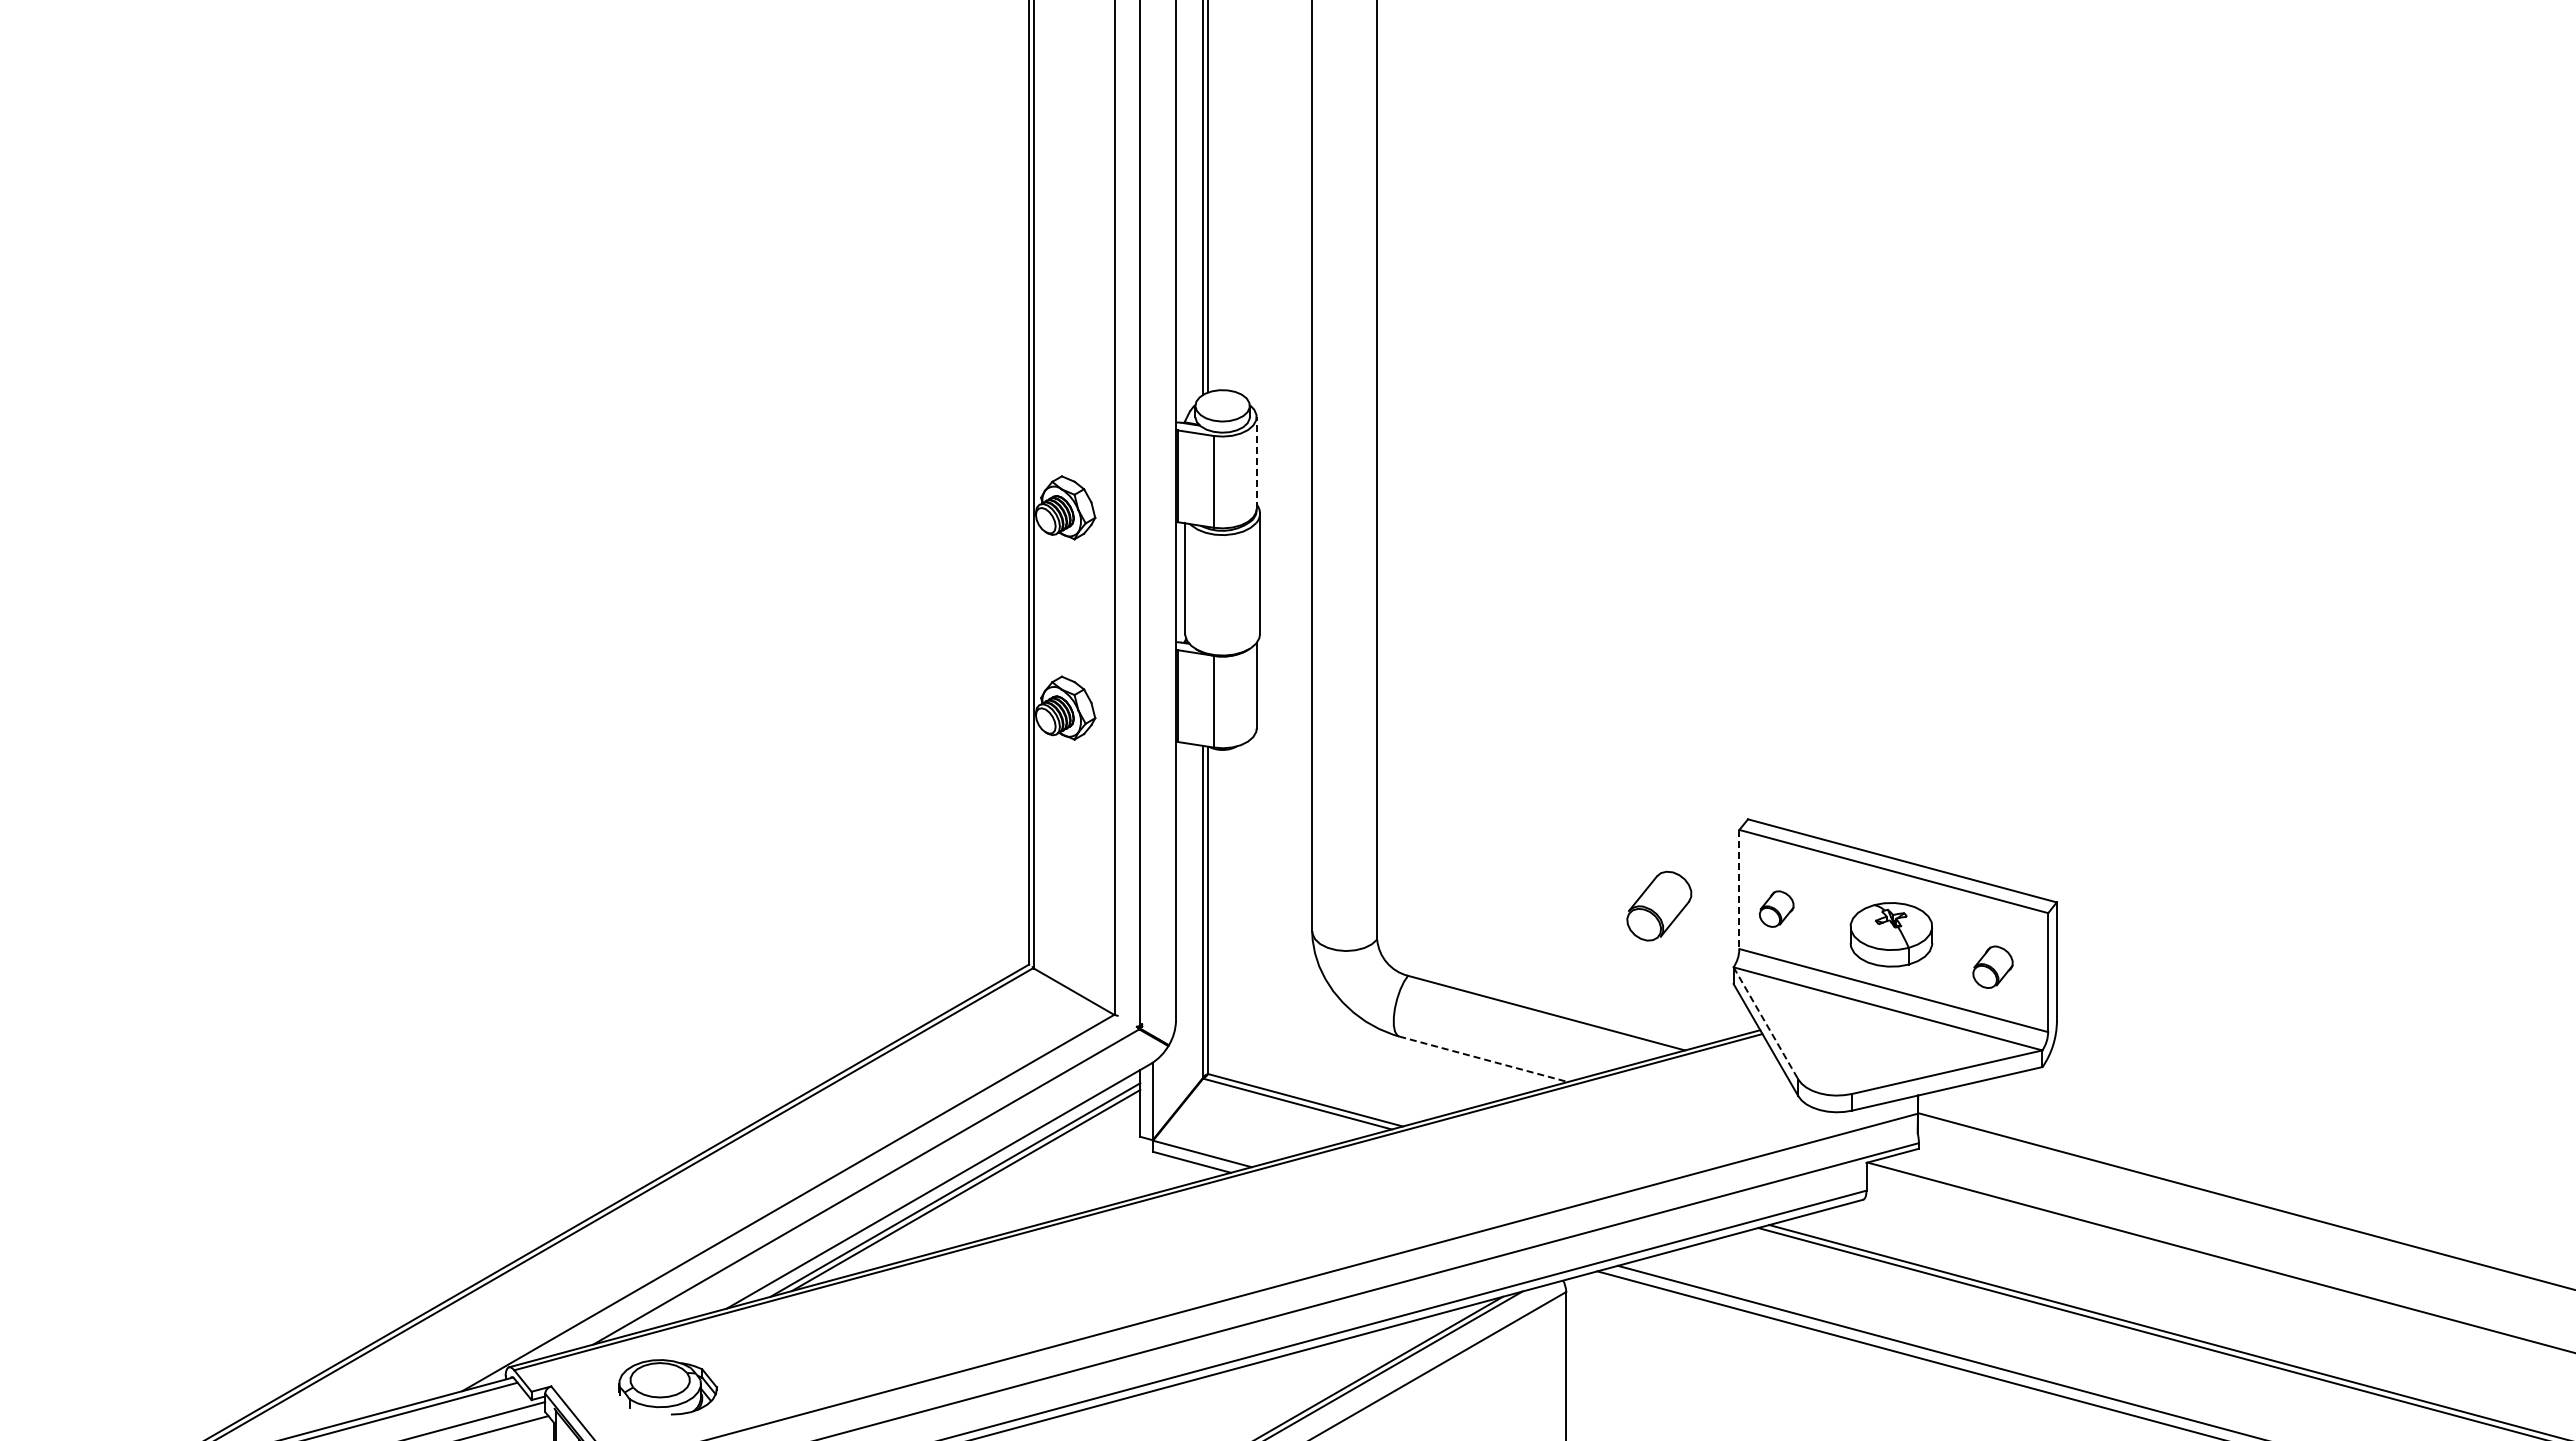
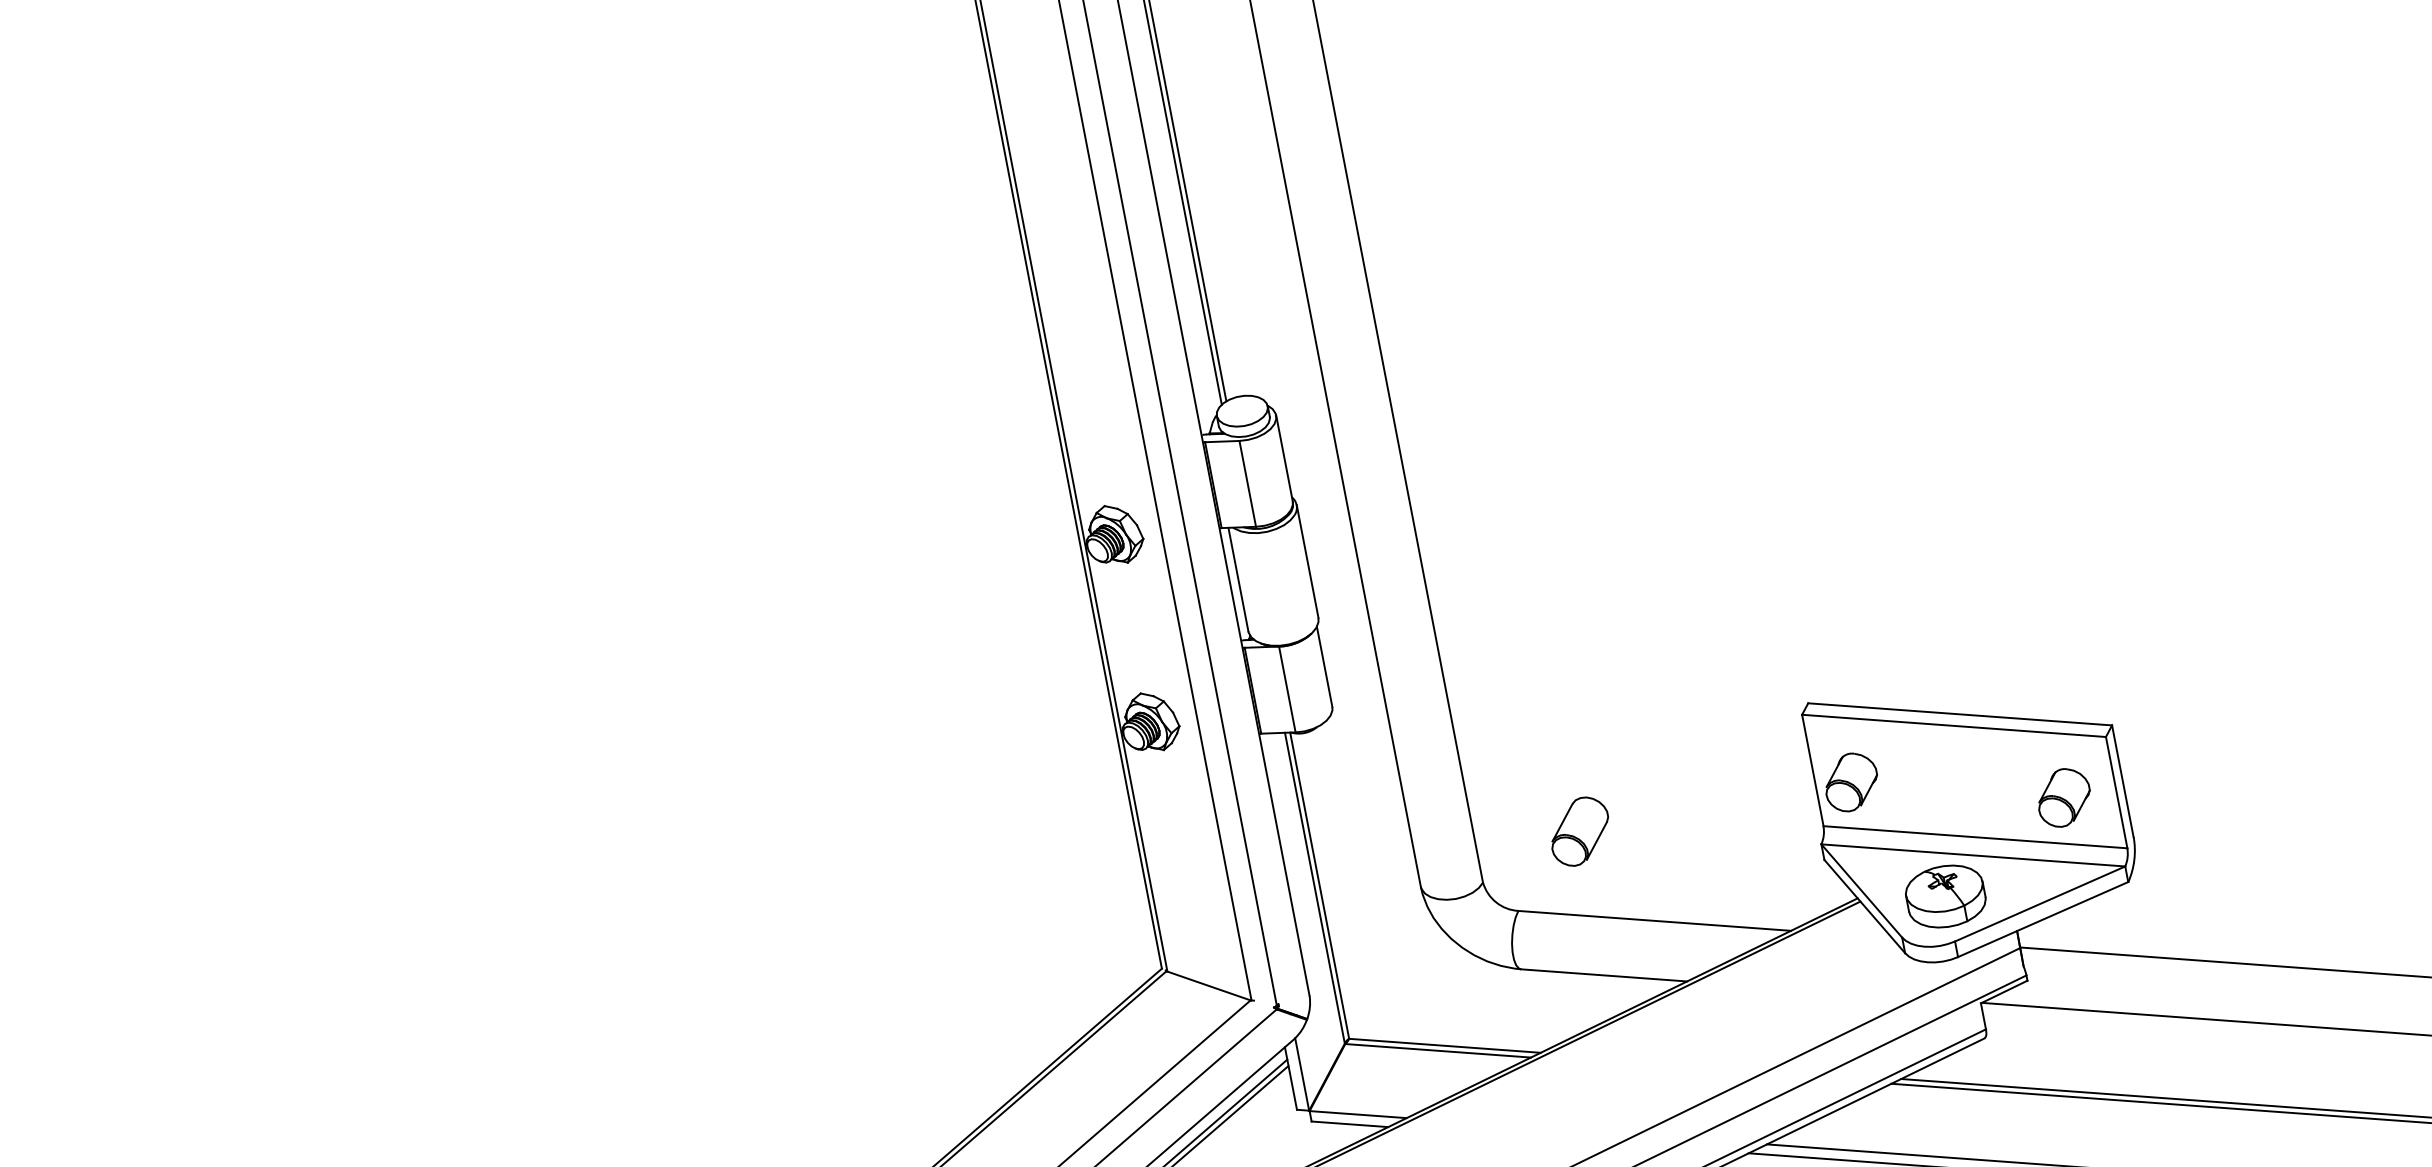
line: (1256, 462) -> (1284, 458), dashed -> solid
line: (1739, 889) -> (1812, 770), dashed -> solid
part: (1659, 905) -> (1580, 830), moved
part: (1776, 908) -> (1850, 781), size x1.67
part: (1891, 934) -> (1945, 896), moved
part: (1992, 966) -> (2063, 796), size x1.43
line: (1765, 1023) -> (1861, 891), dashed -> solid
line: (1484, 1059) -> (1605, 975), dashed -> solid

